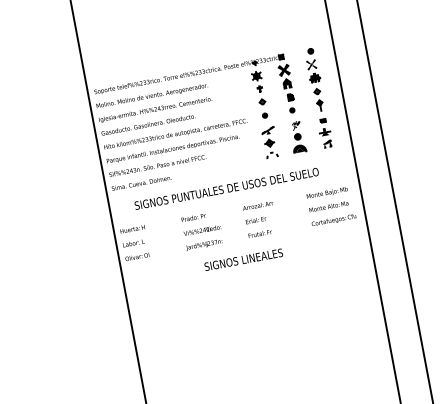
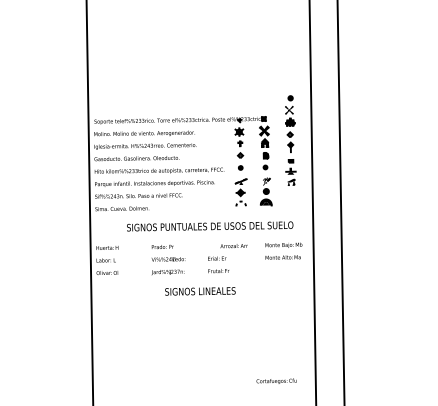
part: (318, 98) -> (290, 140), moved
text: (227, 188) -> (210, 226), moved
text: (257, 206) -> (233, 246), moved
text: (333, 219) -> (276, 380), moved

